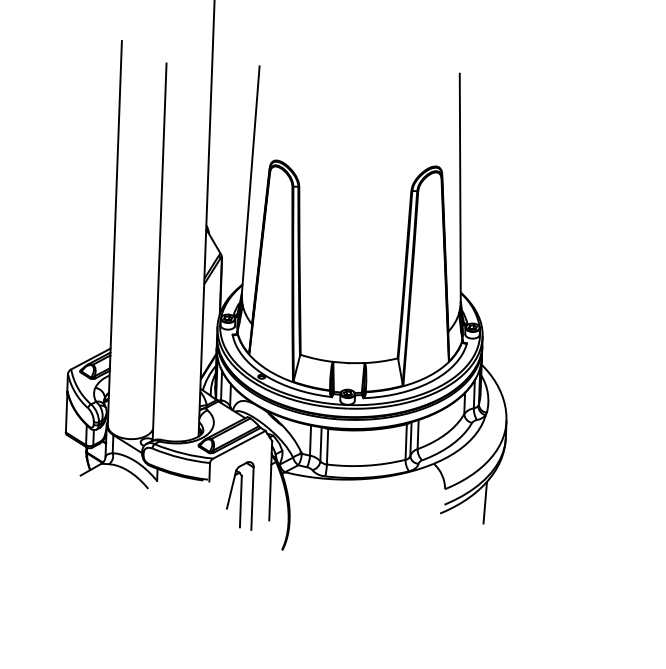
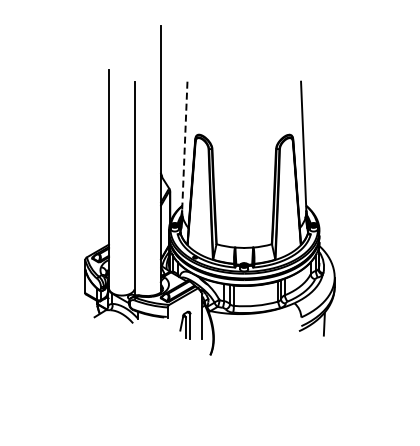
line: (250, 180) -> (184, 146), solid -> dashed
part: (240, 494) -> (185, 324), size x0.7

